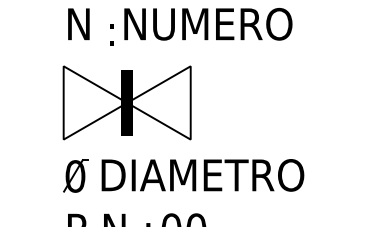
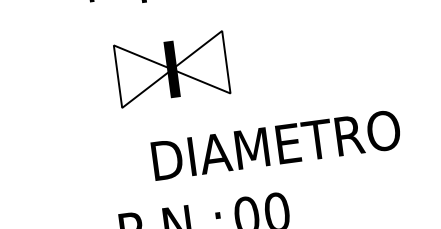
part: (126, 102) -> (171, 68), size x0.7
part: (75, 175) -> (121, 166), removed

